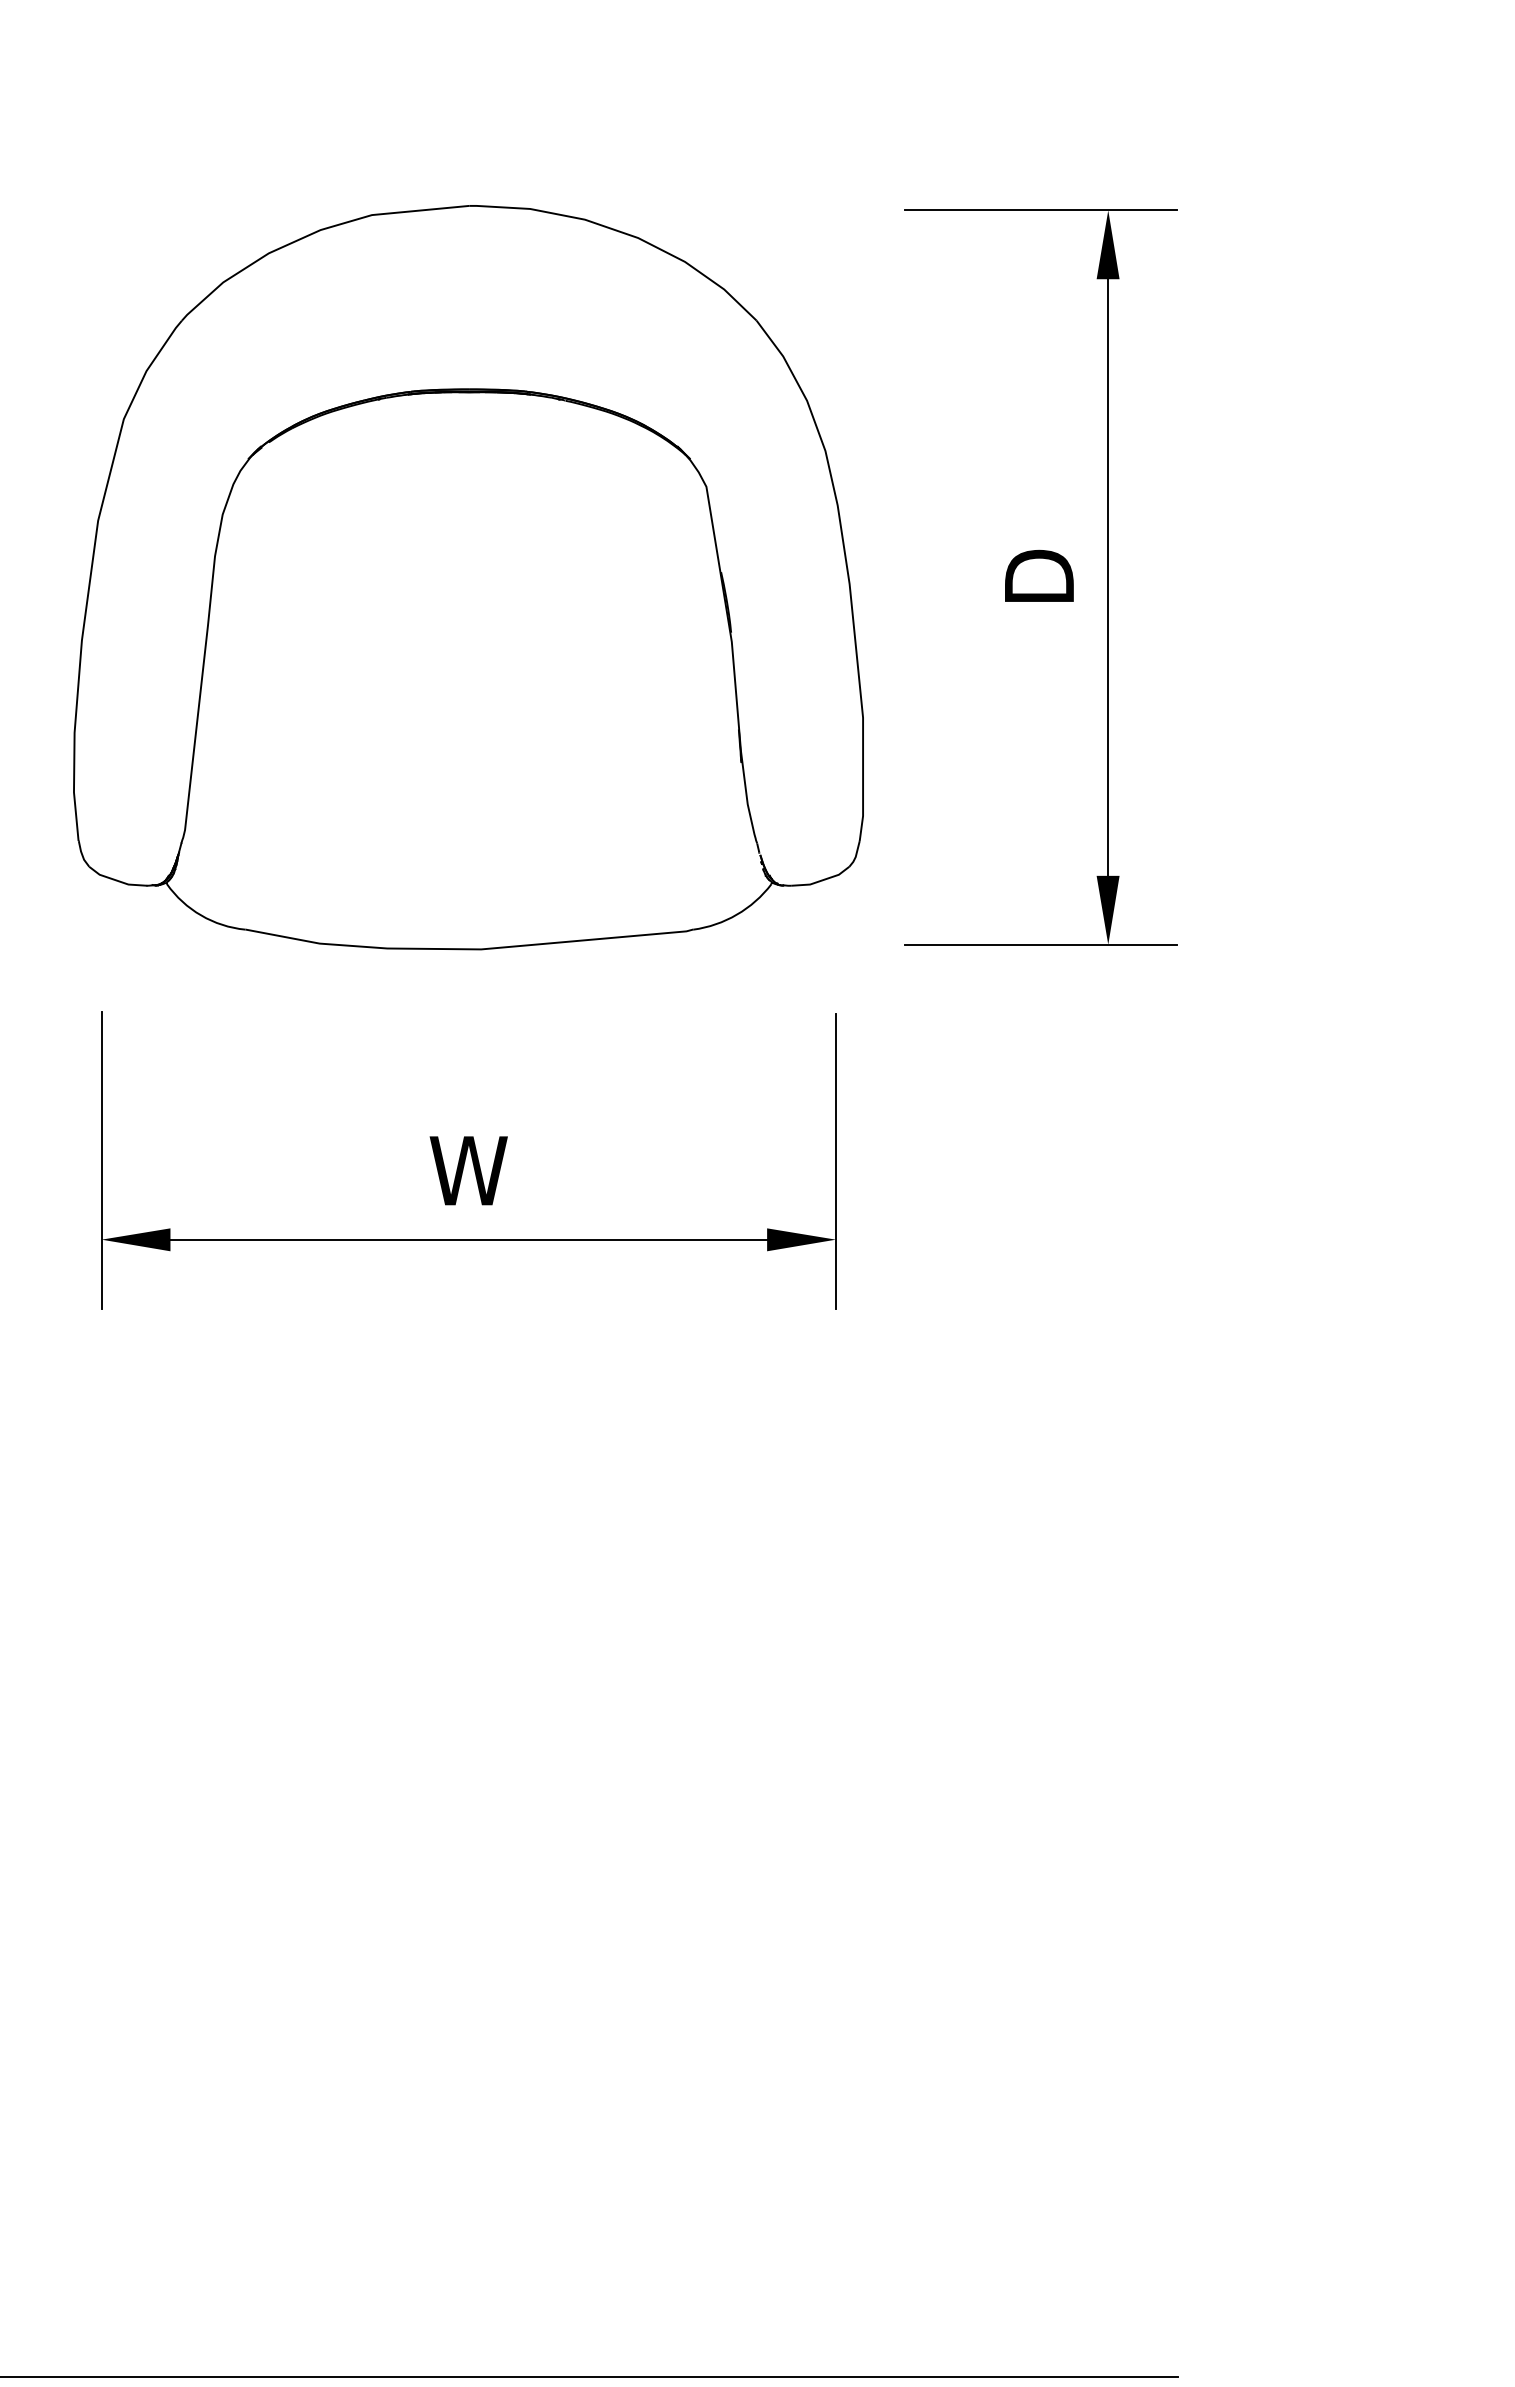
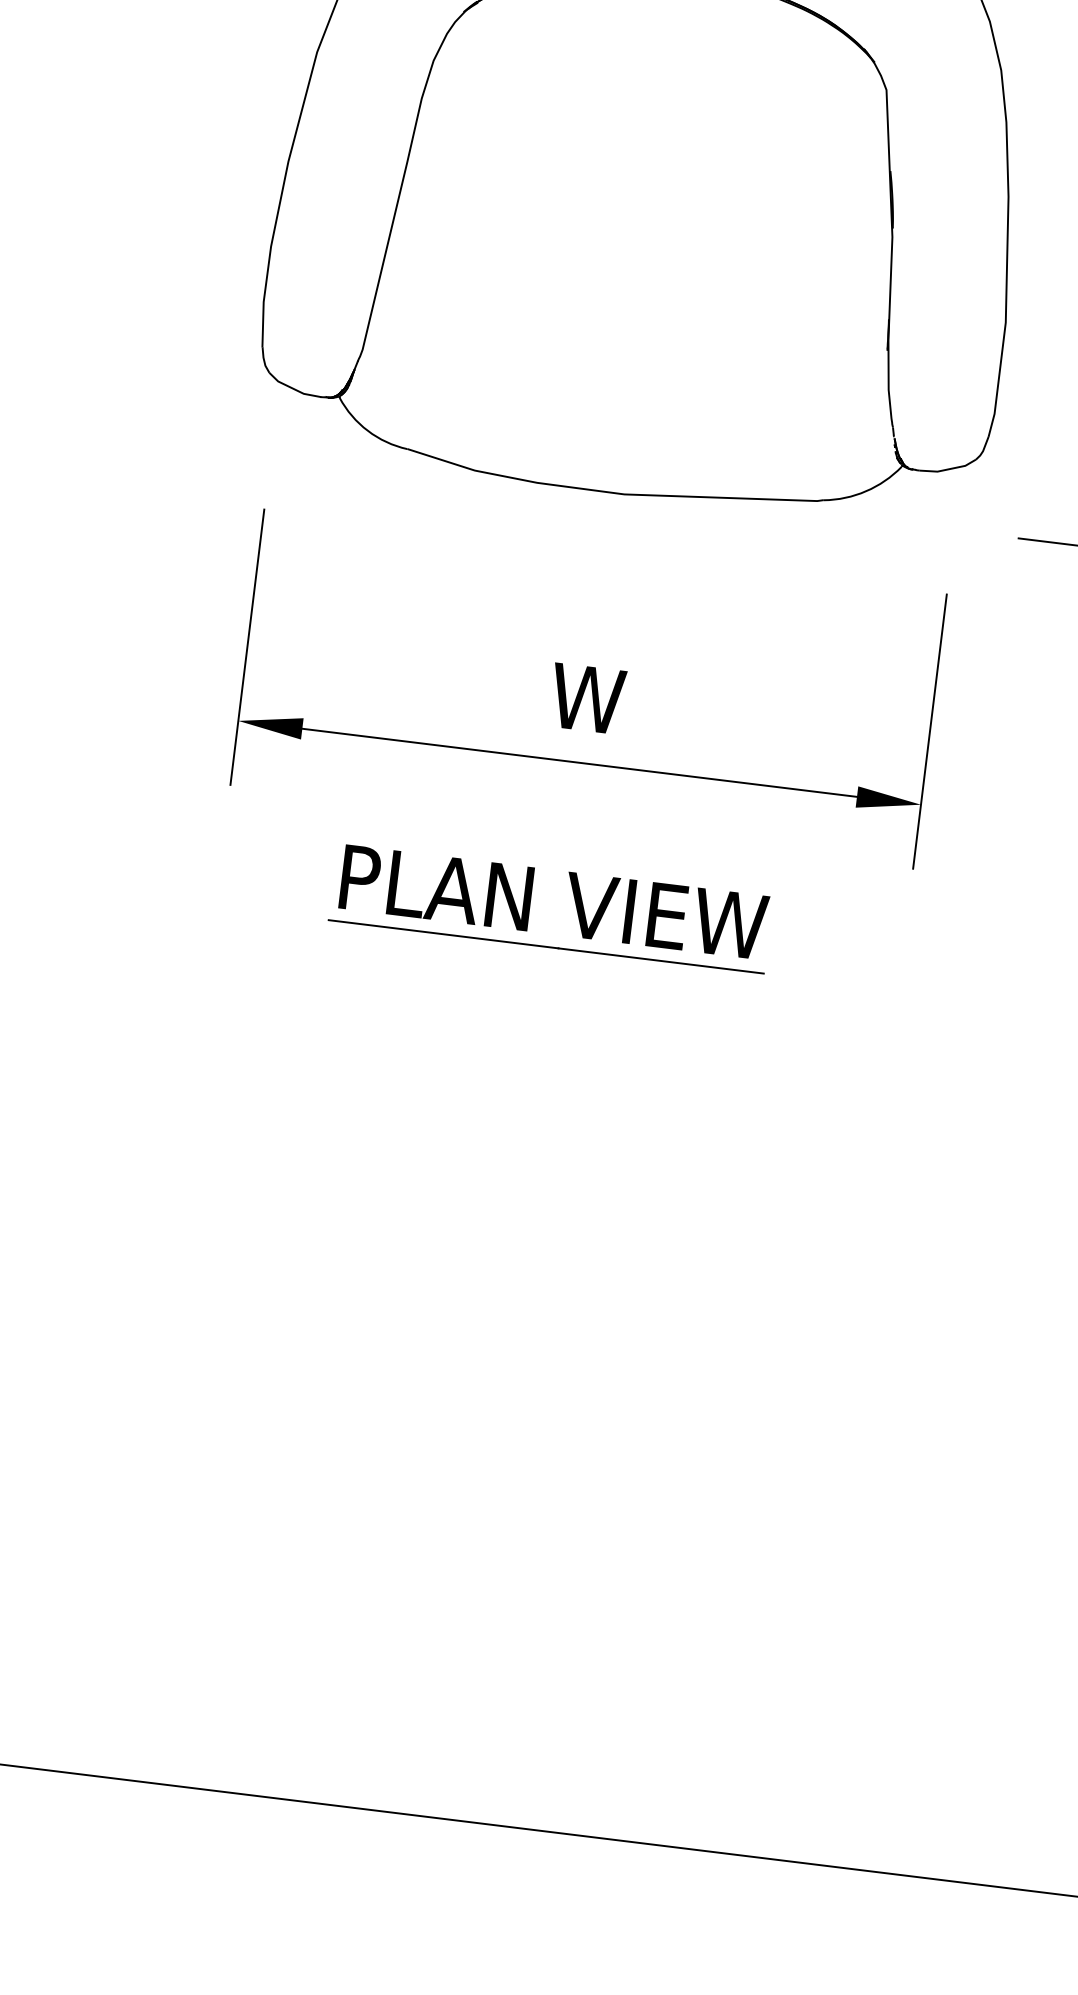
part: (435, 1397) -> (530, 905), added

